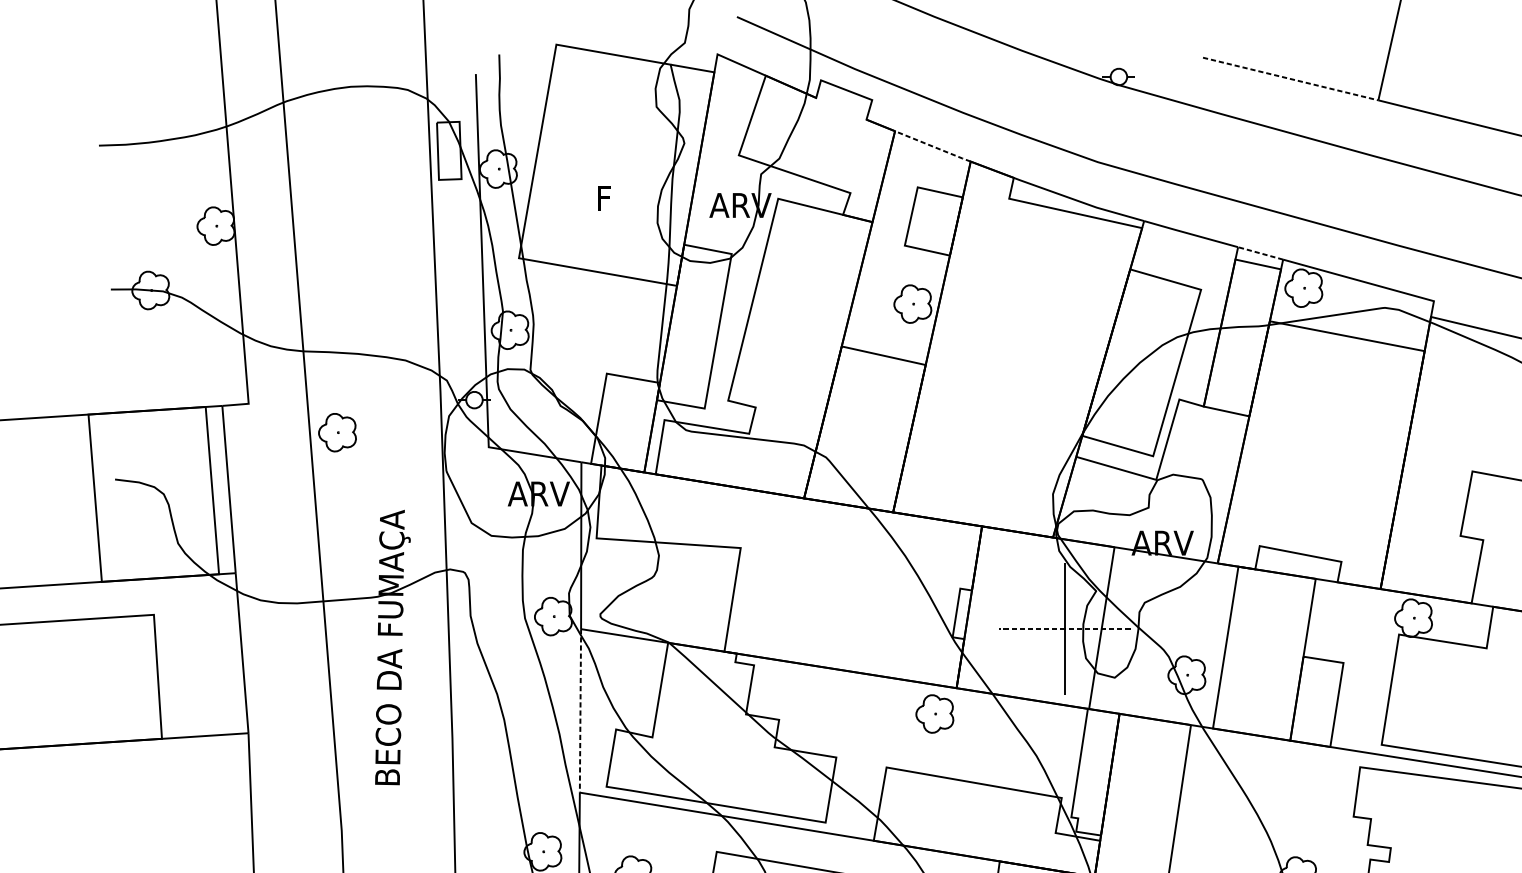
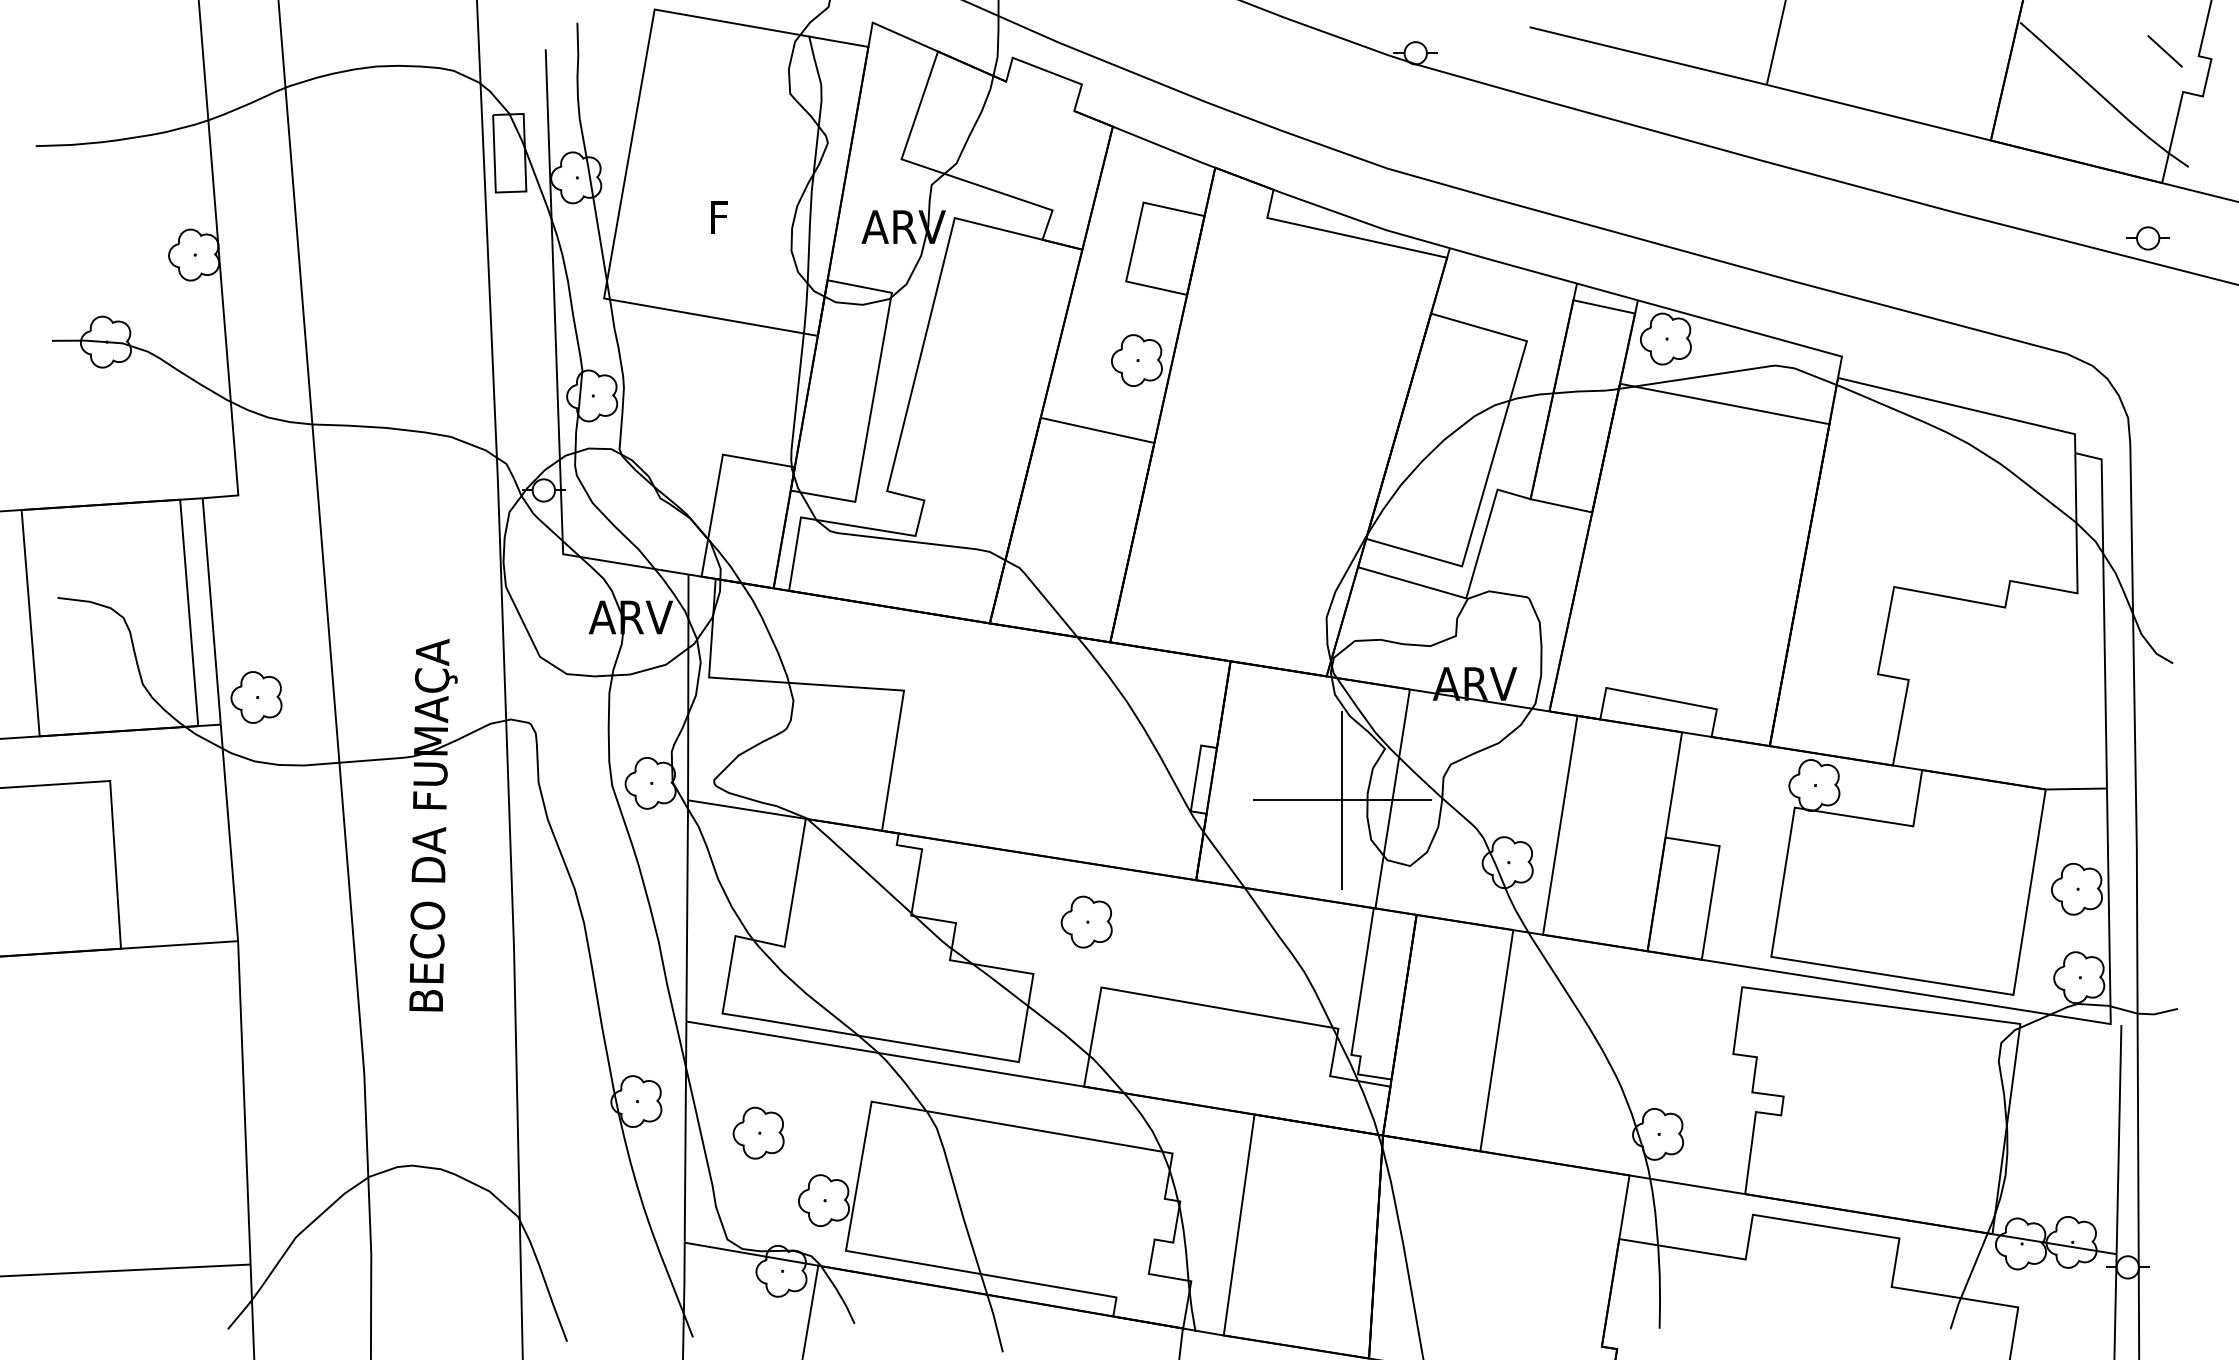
line: (1290, 79) -> (1648, 56), dashed -> solid
line: (933, 146) -> (1164, 147), dashed -> solid
line: (1260, 253) -> (1607, 291), dashed -> solid
part: (337, 432) -> (256, 697), moved
line: (1064, 629) -> (1341, 800), dashed -> solid
line: (580, 710) -> (687, 910), dashed -> solid
part: (934, 713) -> (1086, 921), moved

